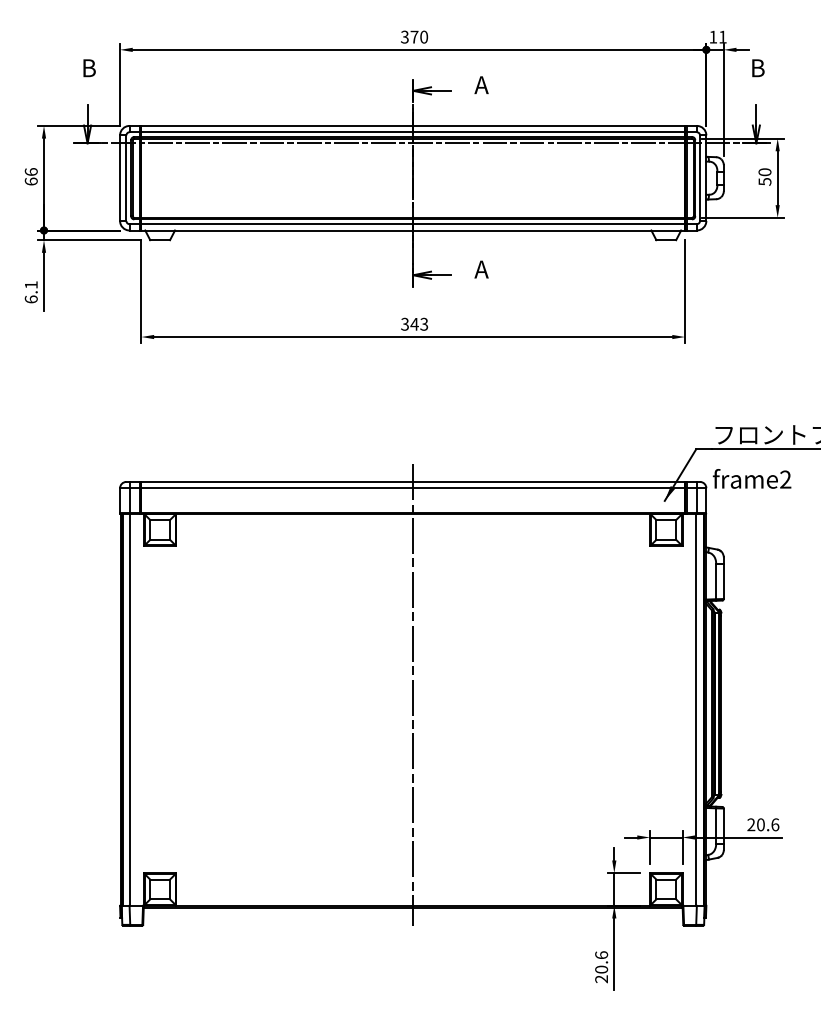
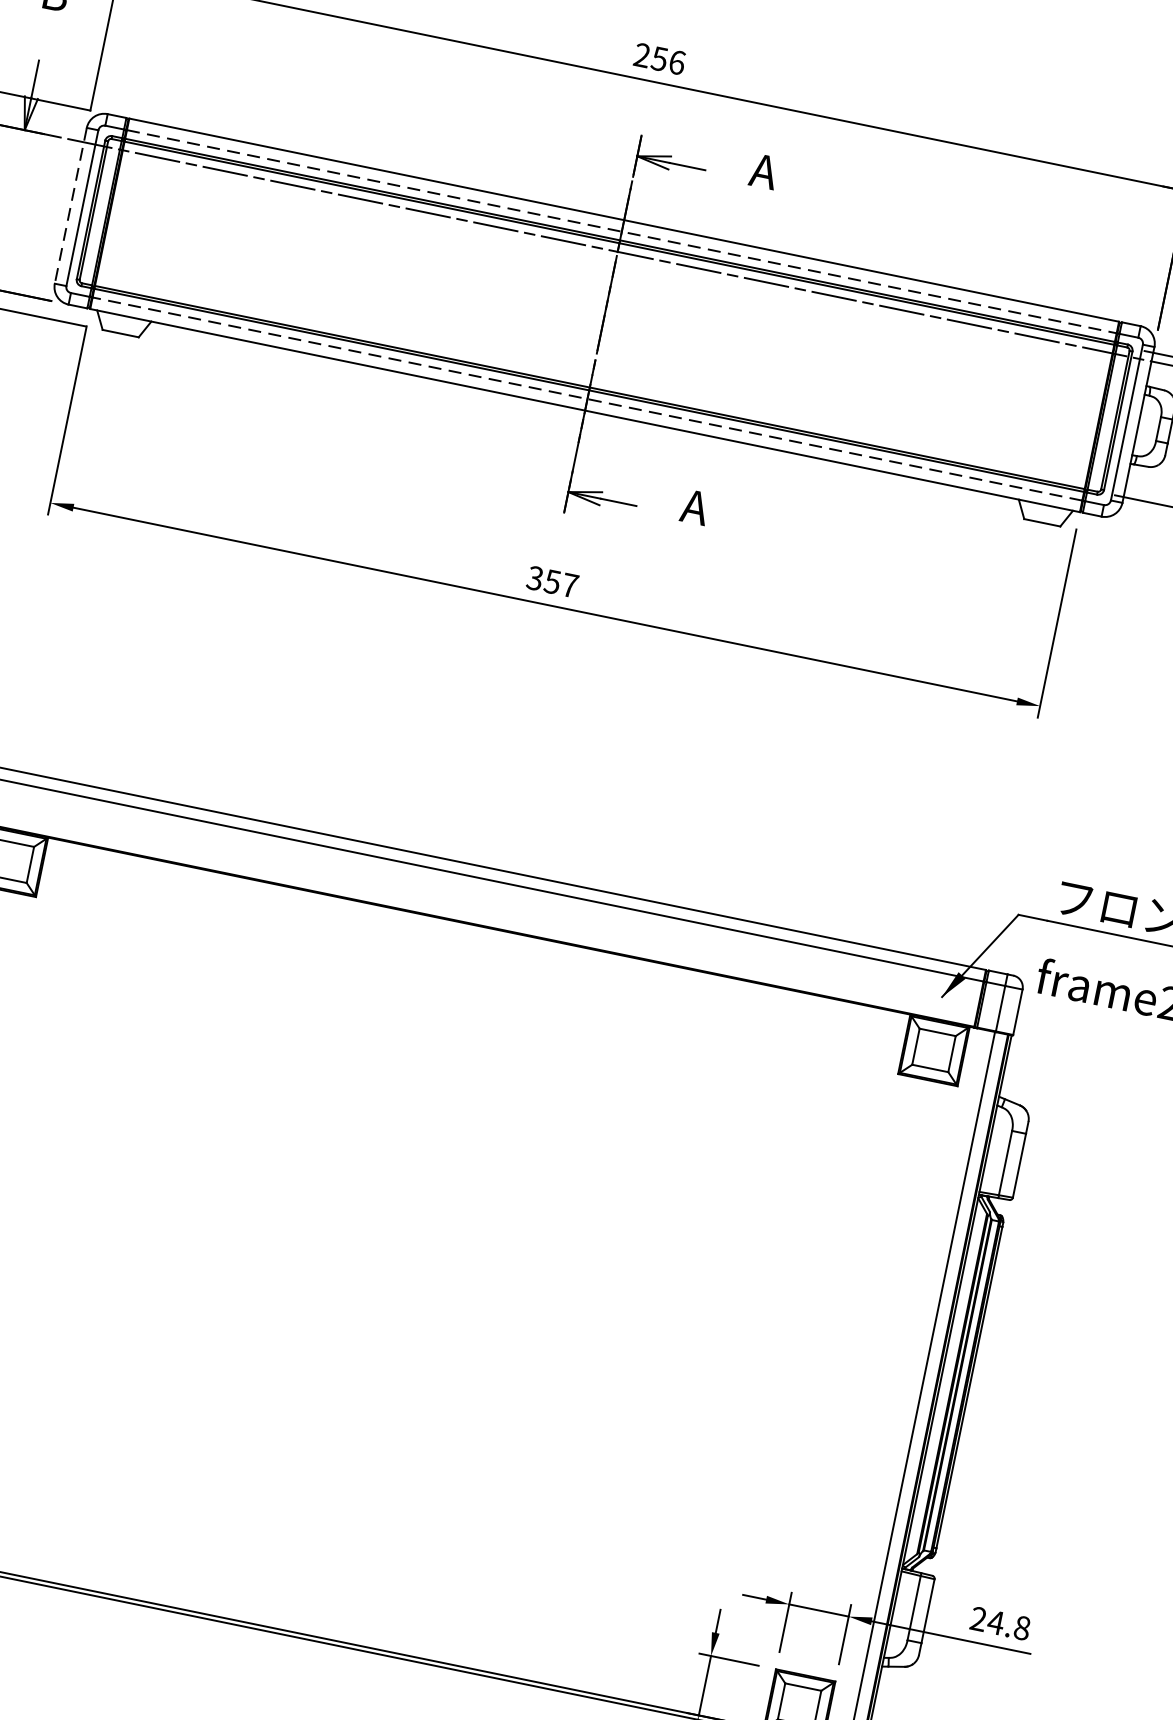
text: (414, 36) -> (659, 57), 370 -> 256
line: (413, 132) -> (622, 232), solid -> dashed
line: (120, 178) -> (71, 206), solid -> dashed
line: (413, 224) -> (587, 399), solid -> dashed
text: (419, 323) -> (561, 582), 343 -> 357
line: (413, 695) -> (411, 1257), removed
text: (767, 824) -> (1008, 1624), 20.6 -> 24.8

